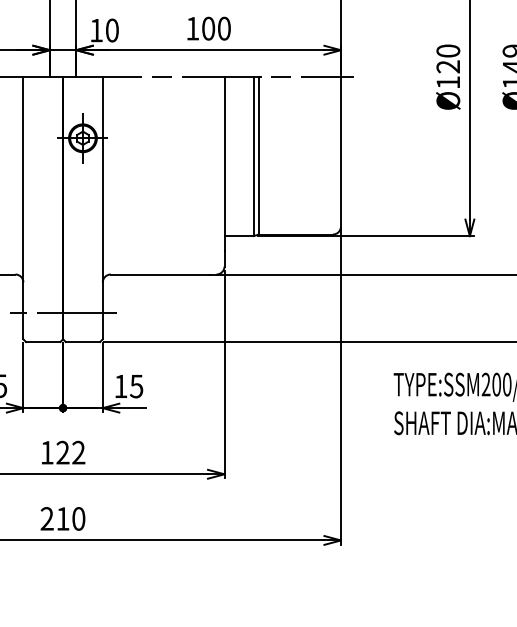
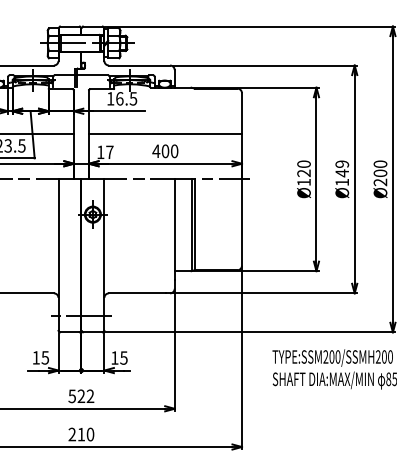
text: (192, 27) -> (156, 150), 100 -> 400
text: (111, 30) -> (109, 152), 10 -> 17
text: (45, 453) -> (71, 396), 122 -> 522

